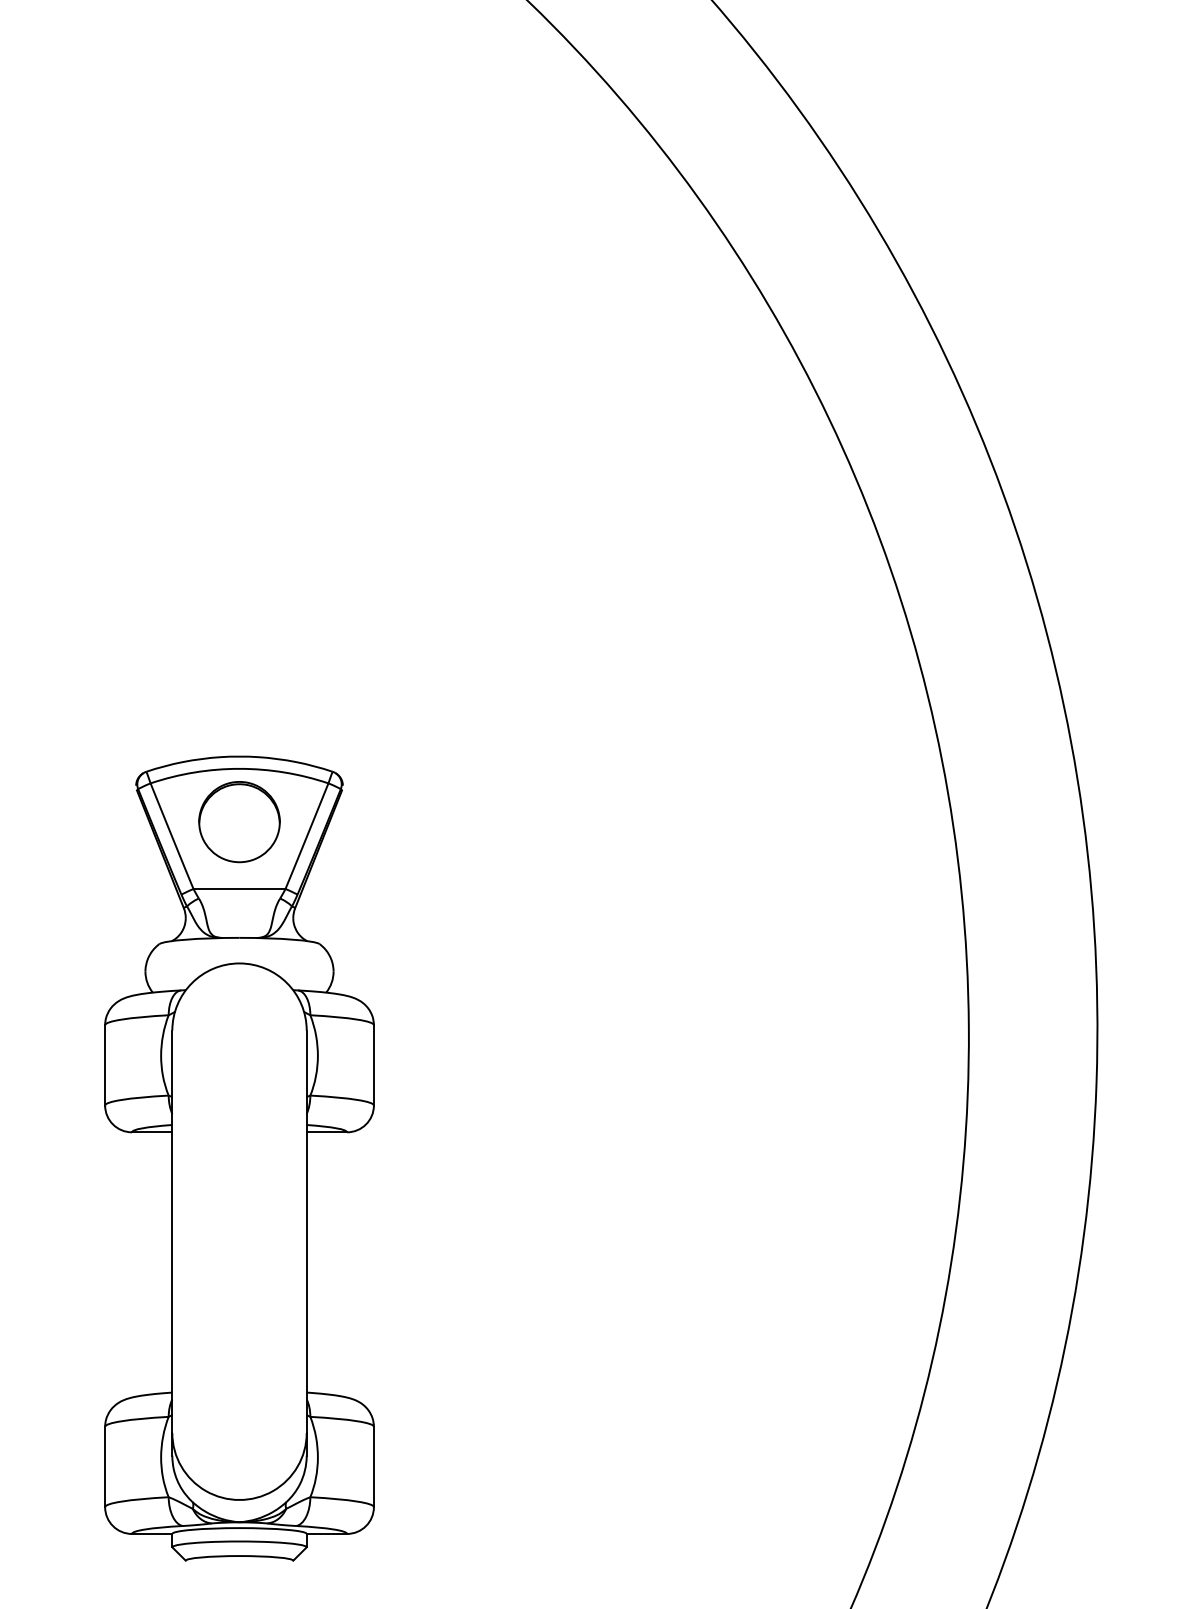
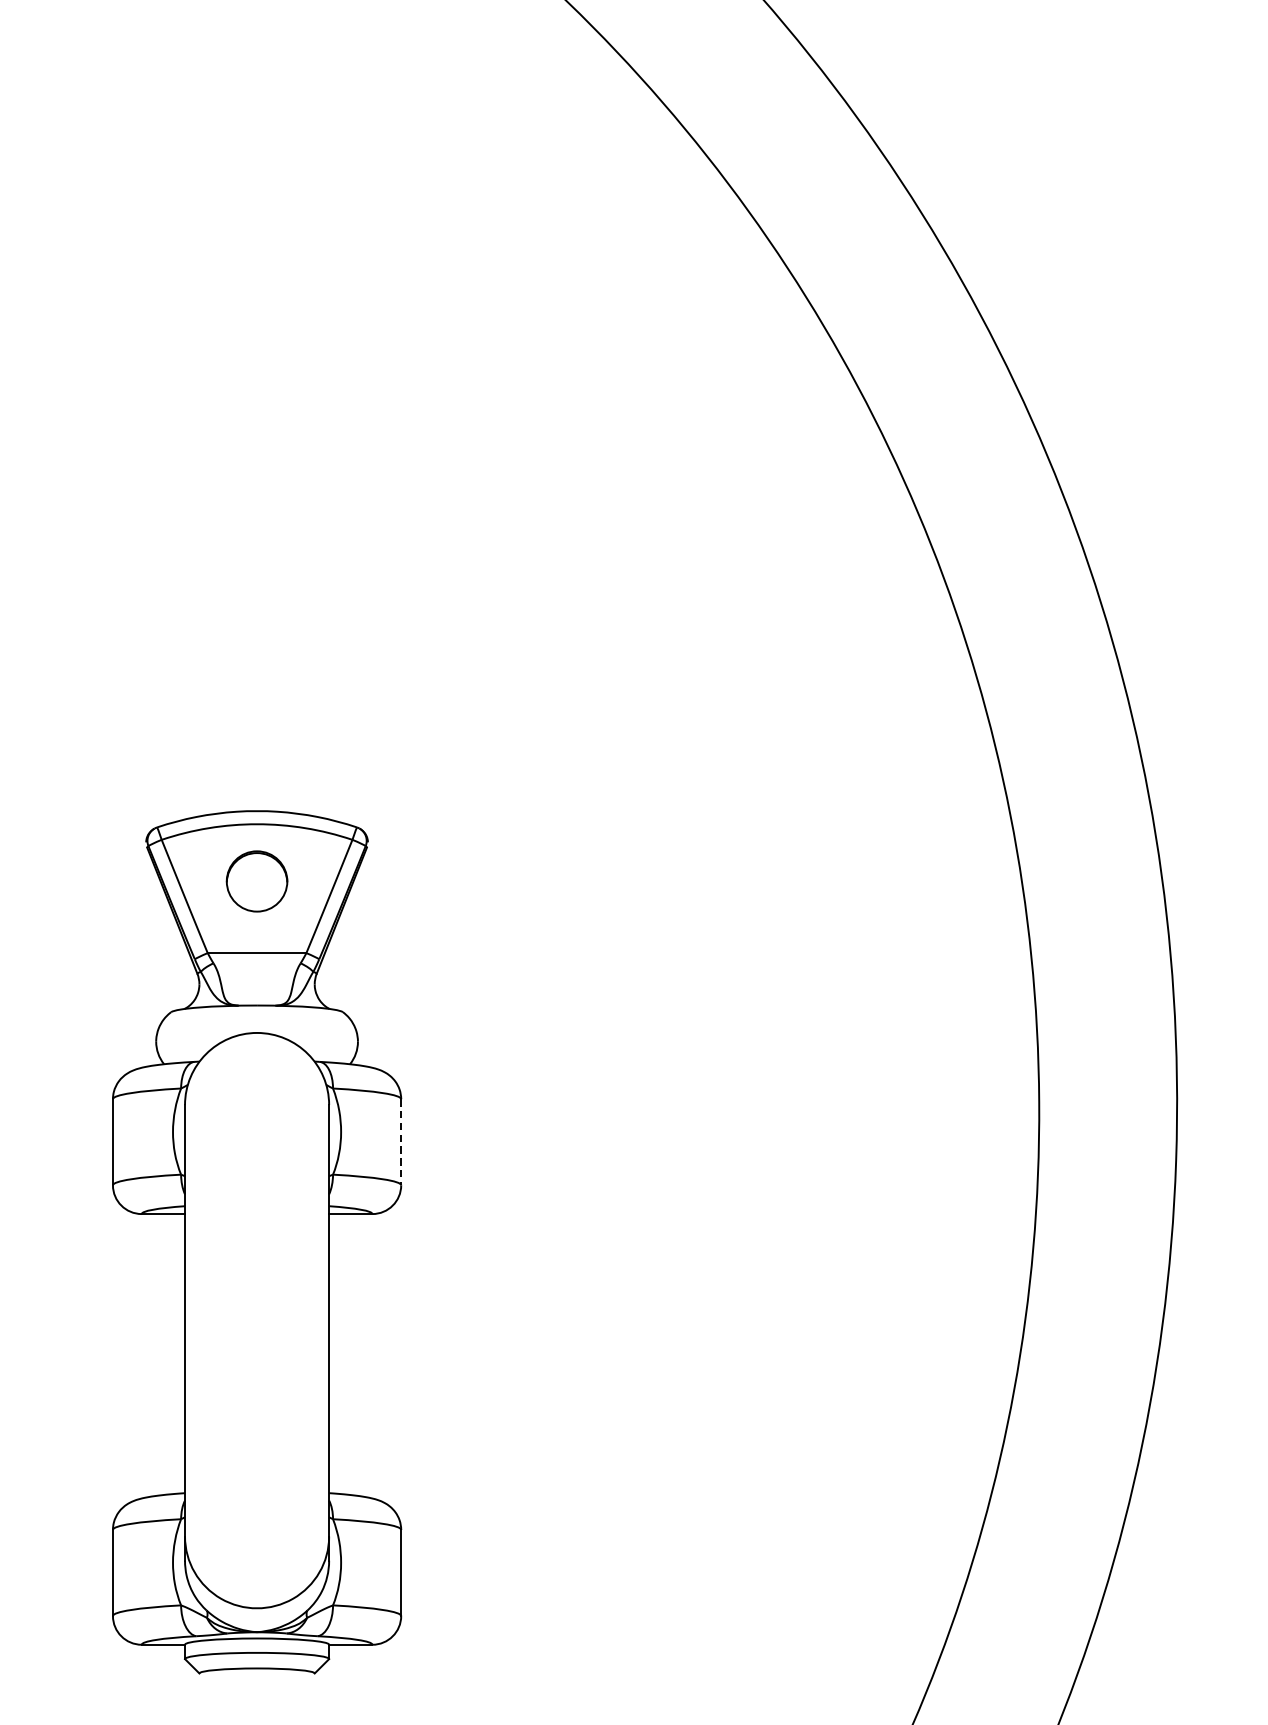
part: (239, 822) -> (257, 881), size x0.7
line: (373, 1065) -> (400, 1142), solid -> dashed

